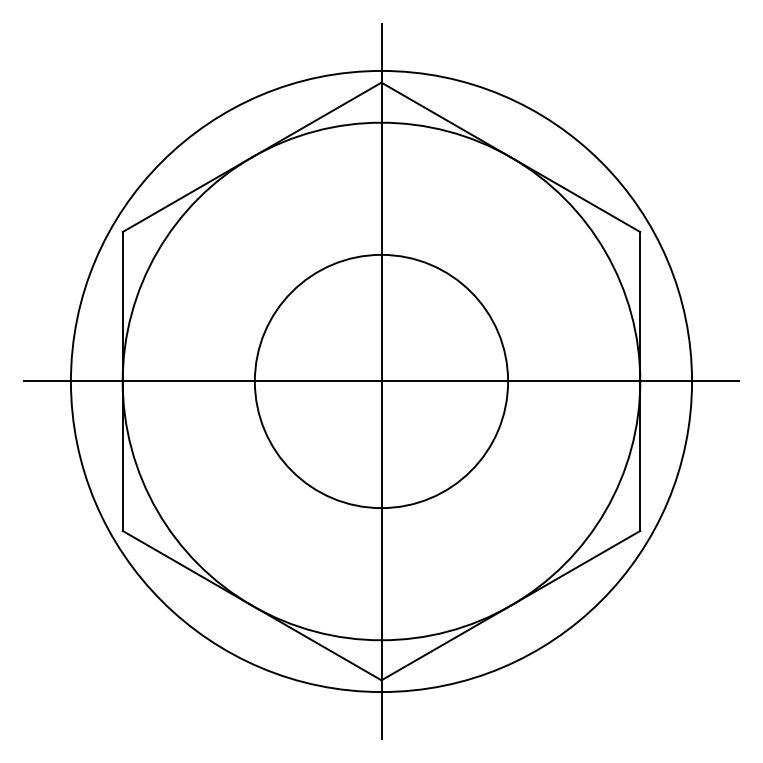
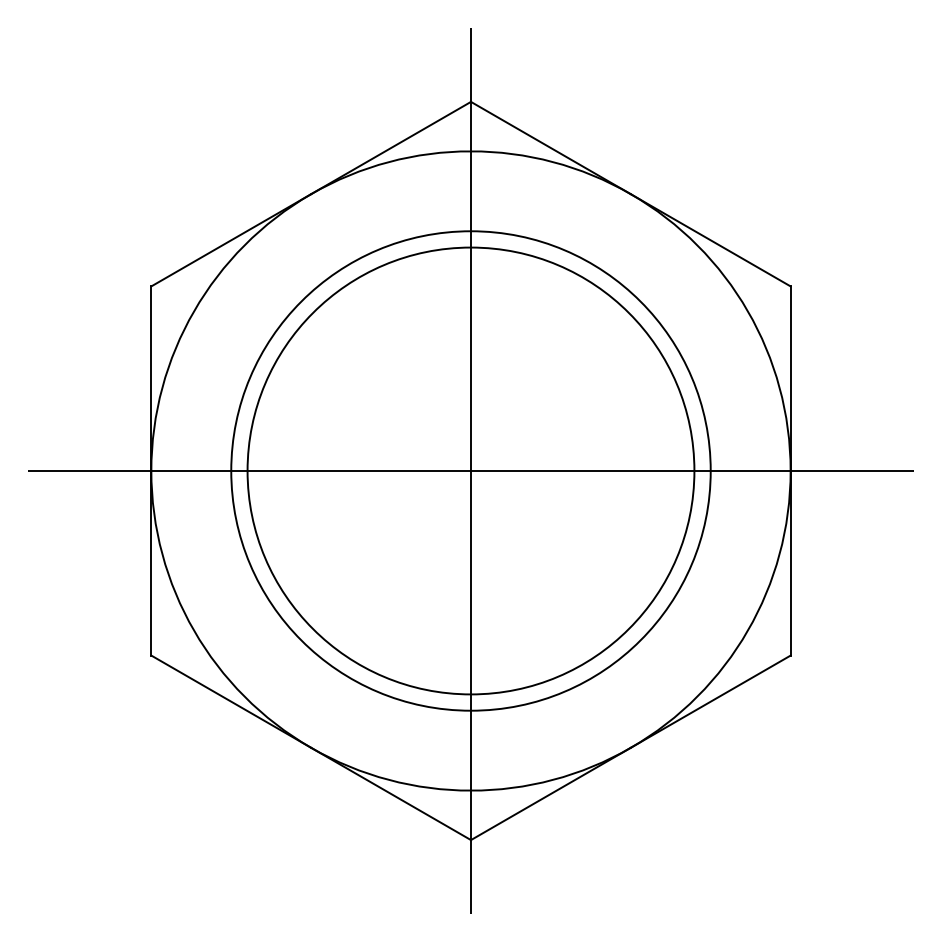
circle: (381, 381) -> (471, 471), size x0.62
circle: (381, 381) -> (471, 471), size x1.43

